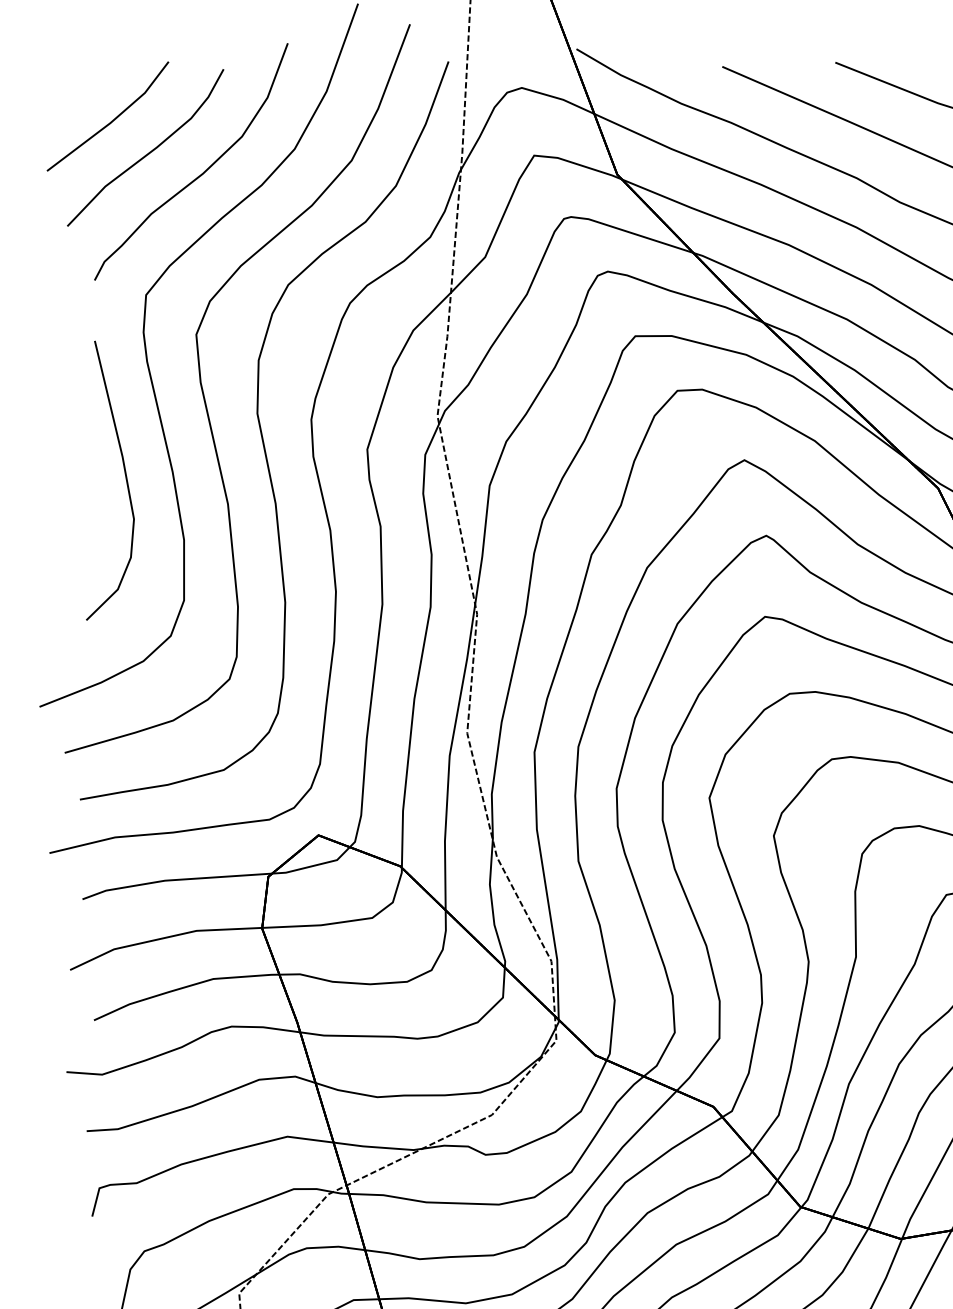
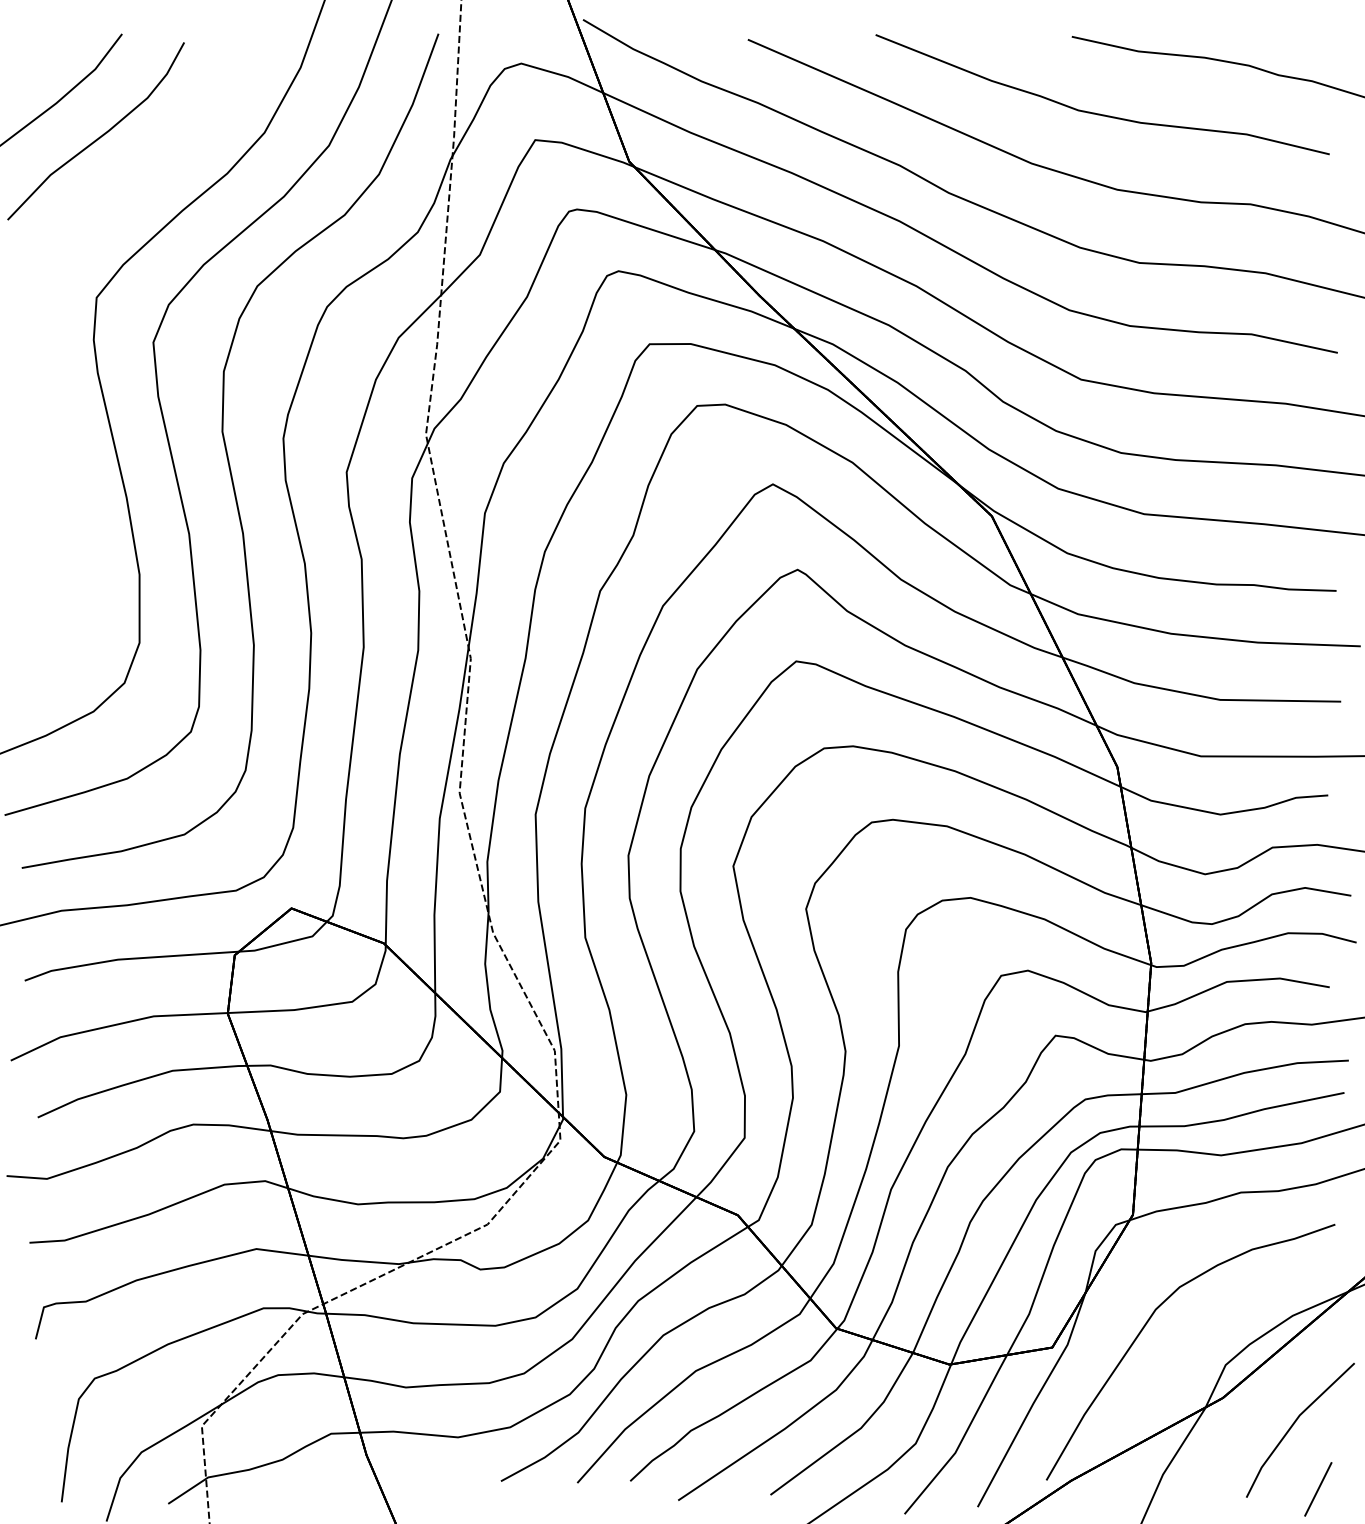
curve: (199, 175) -> (156, 162), removed
curve: (125, 479) -> (73, 506), removed

